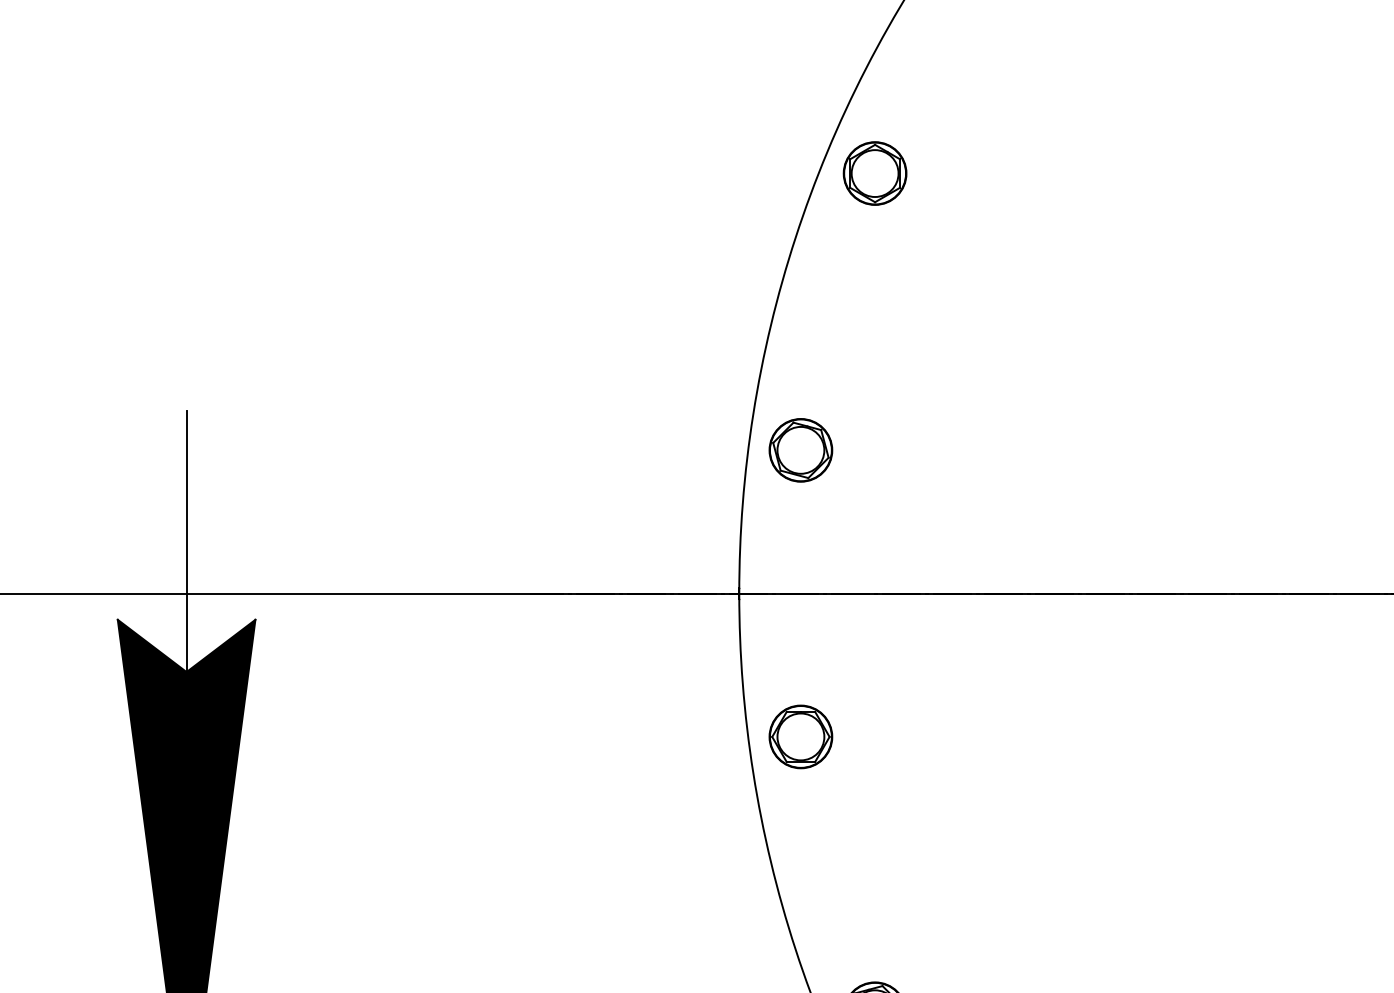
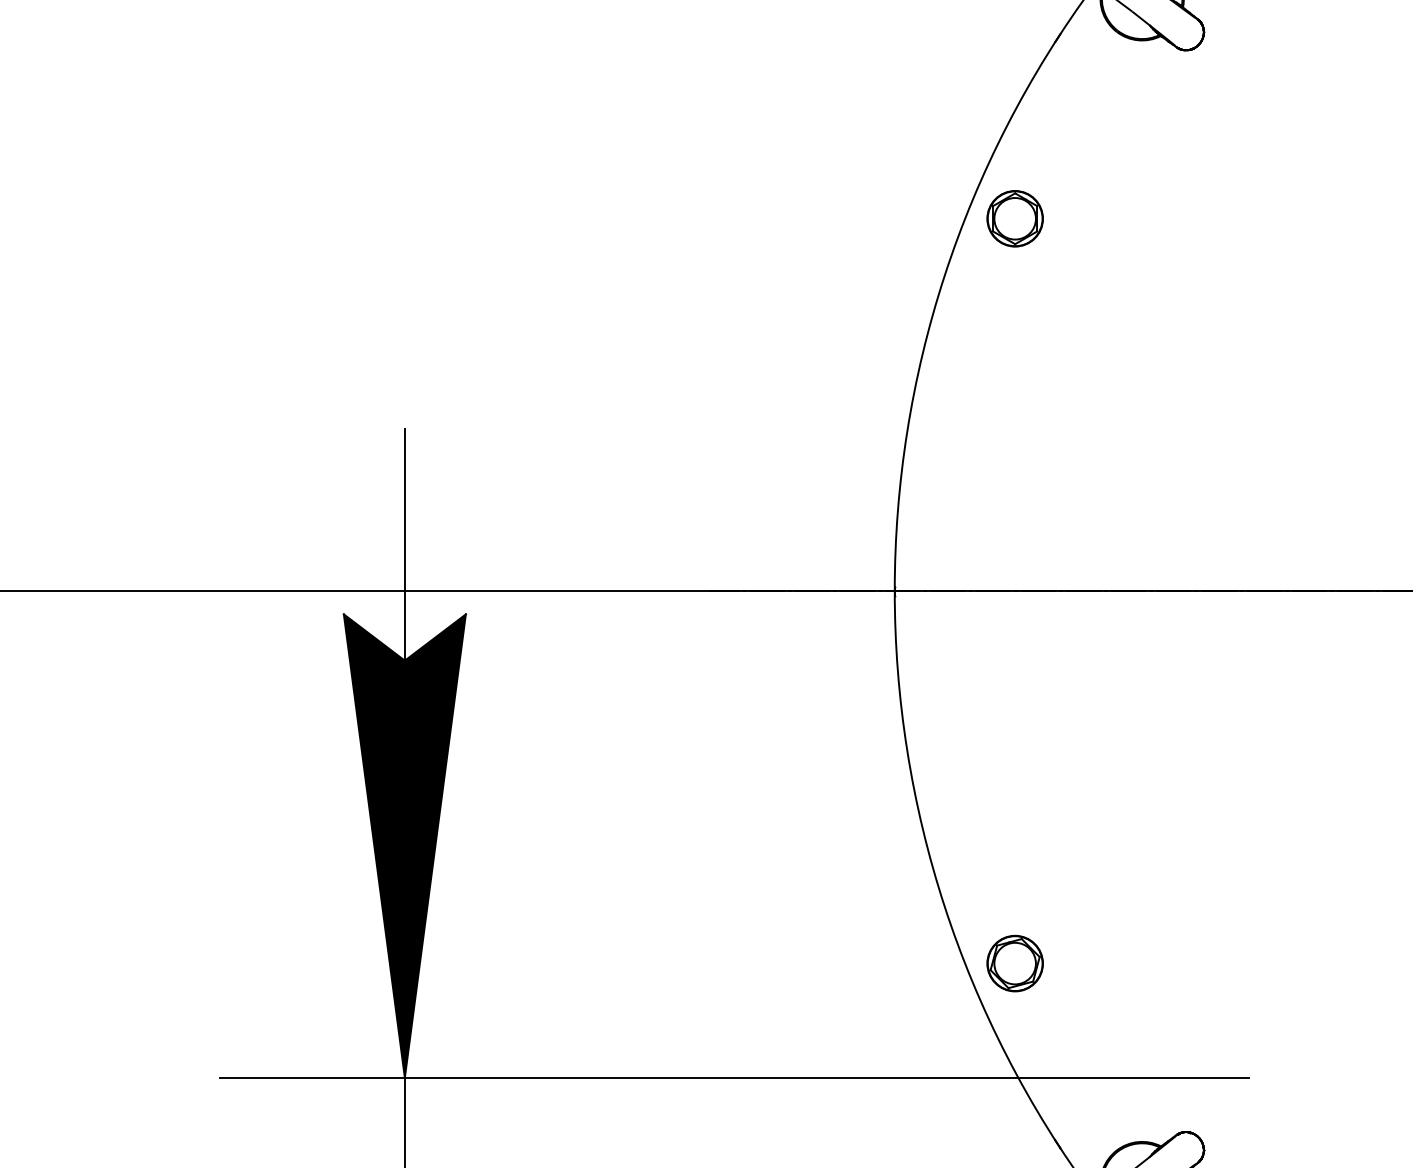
part: (801, 449) -> (949, 463), removed
part: (801, 736) -> (949, 717), removed

